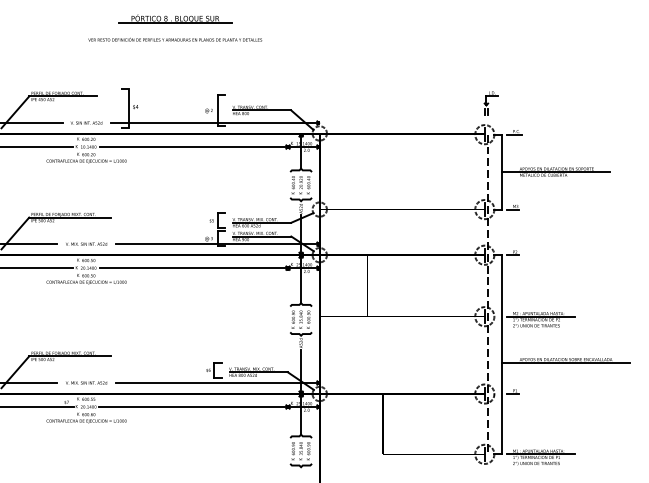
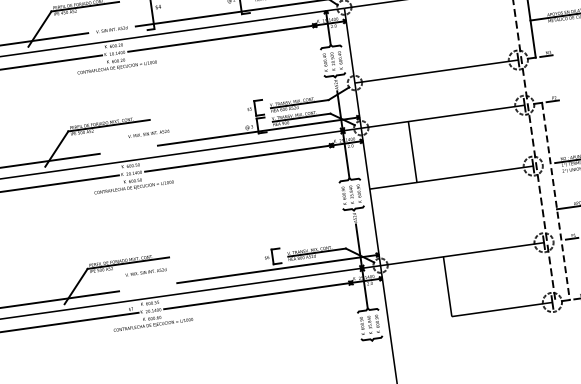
text: (86, 243) -> (148, 133), moved
line: (502, 354) -> (556, 201), solid -> dashed
text: (86, 382) -> (145, 271), moved

